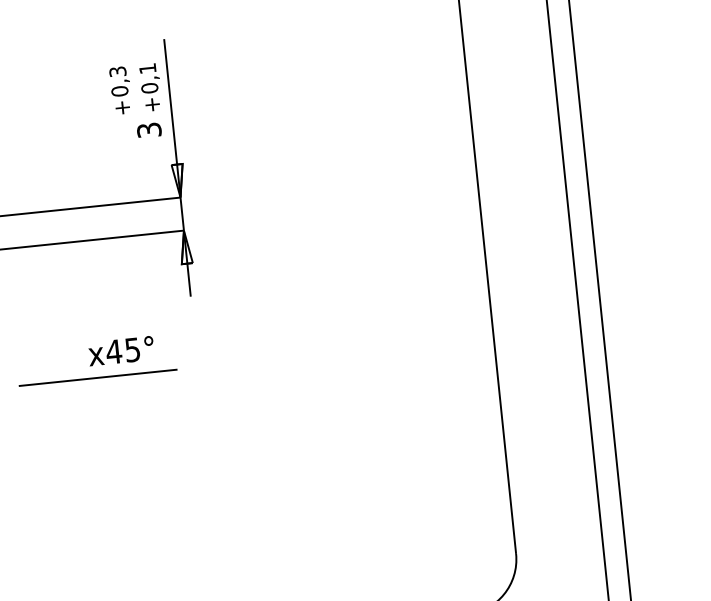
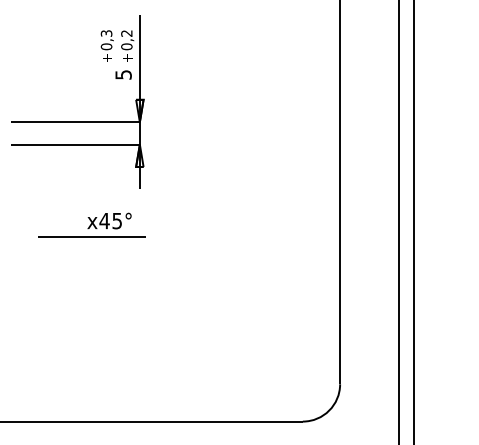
text: (147, 68) -> (126, 33), 0,1 -> 0,2
text: (149, 129) -> (123, 74), 3 -> 5
part: (95, 358) -> (91, 224), moved

